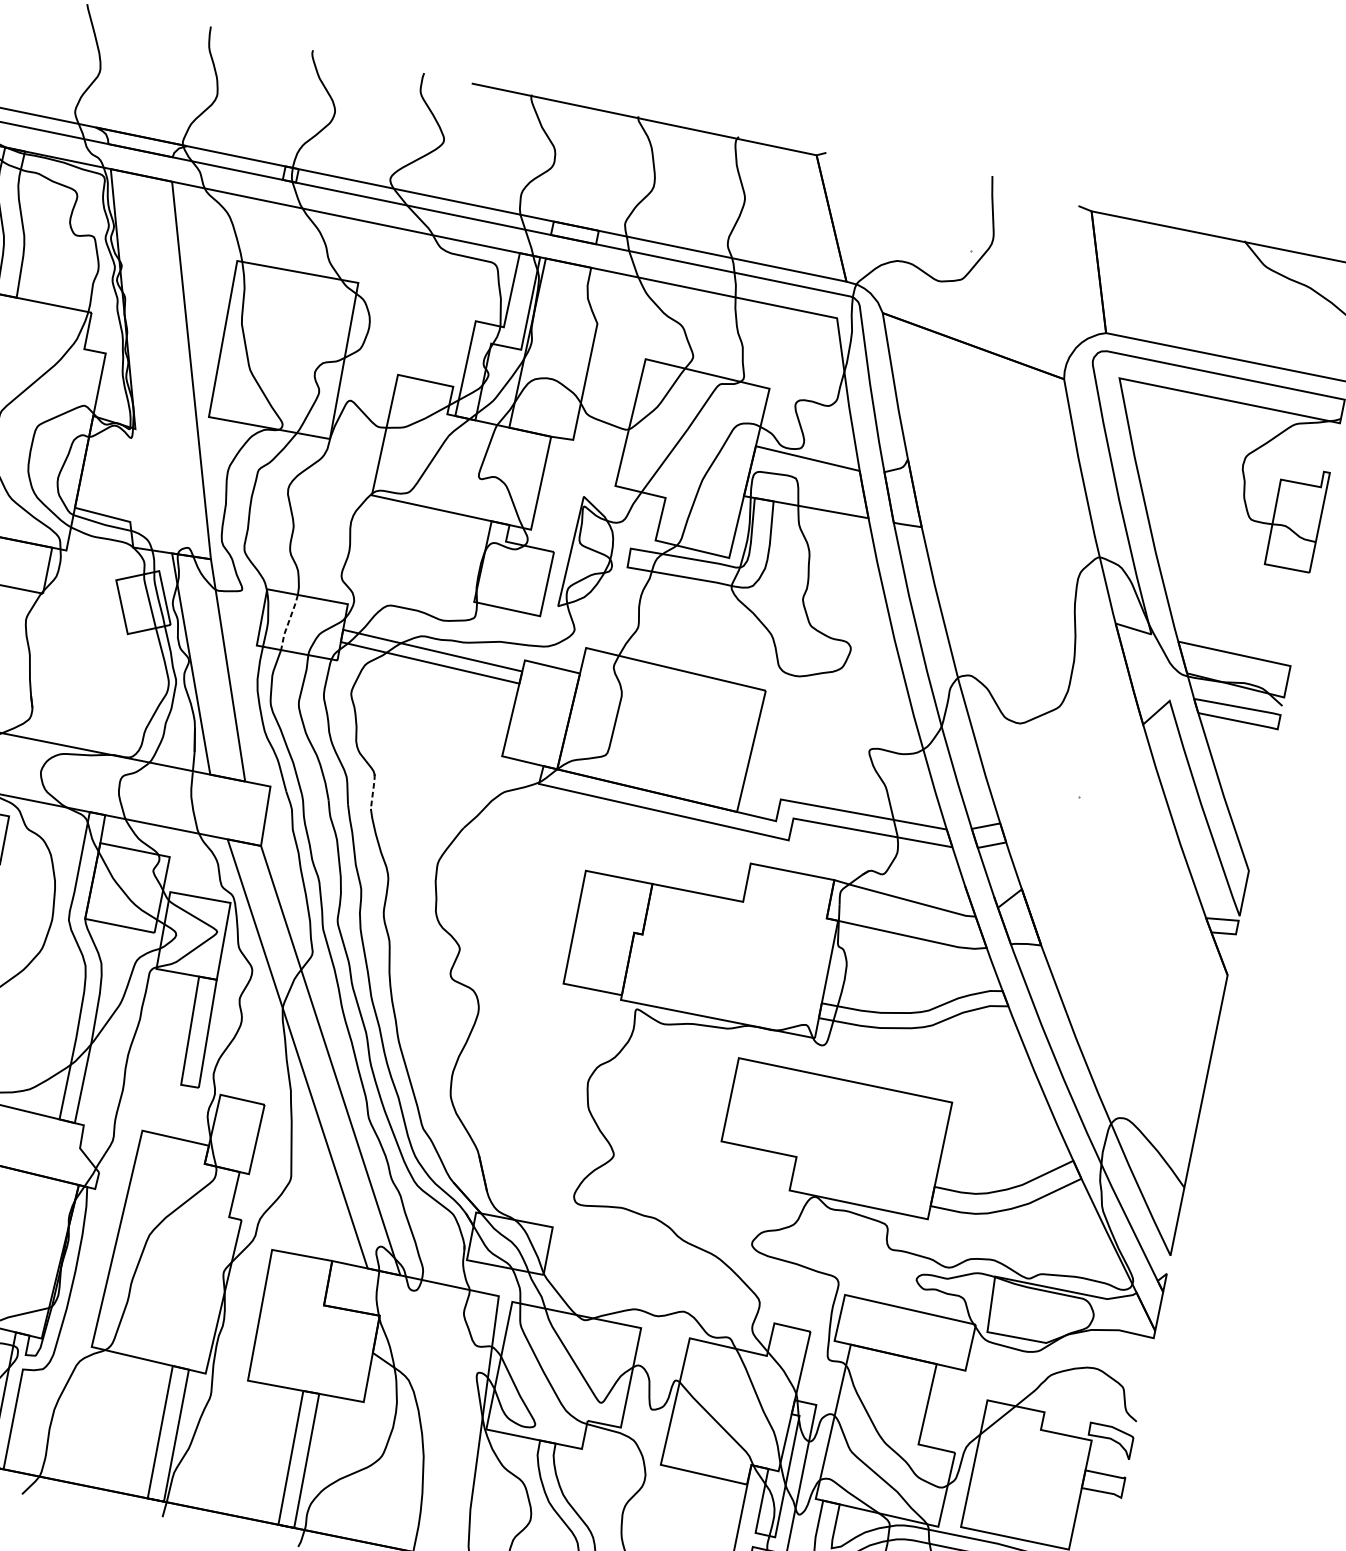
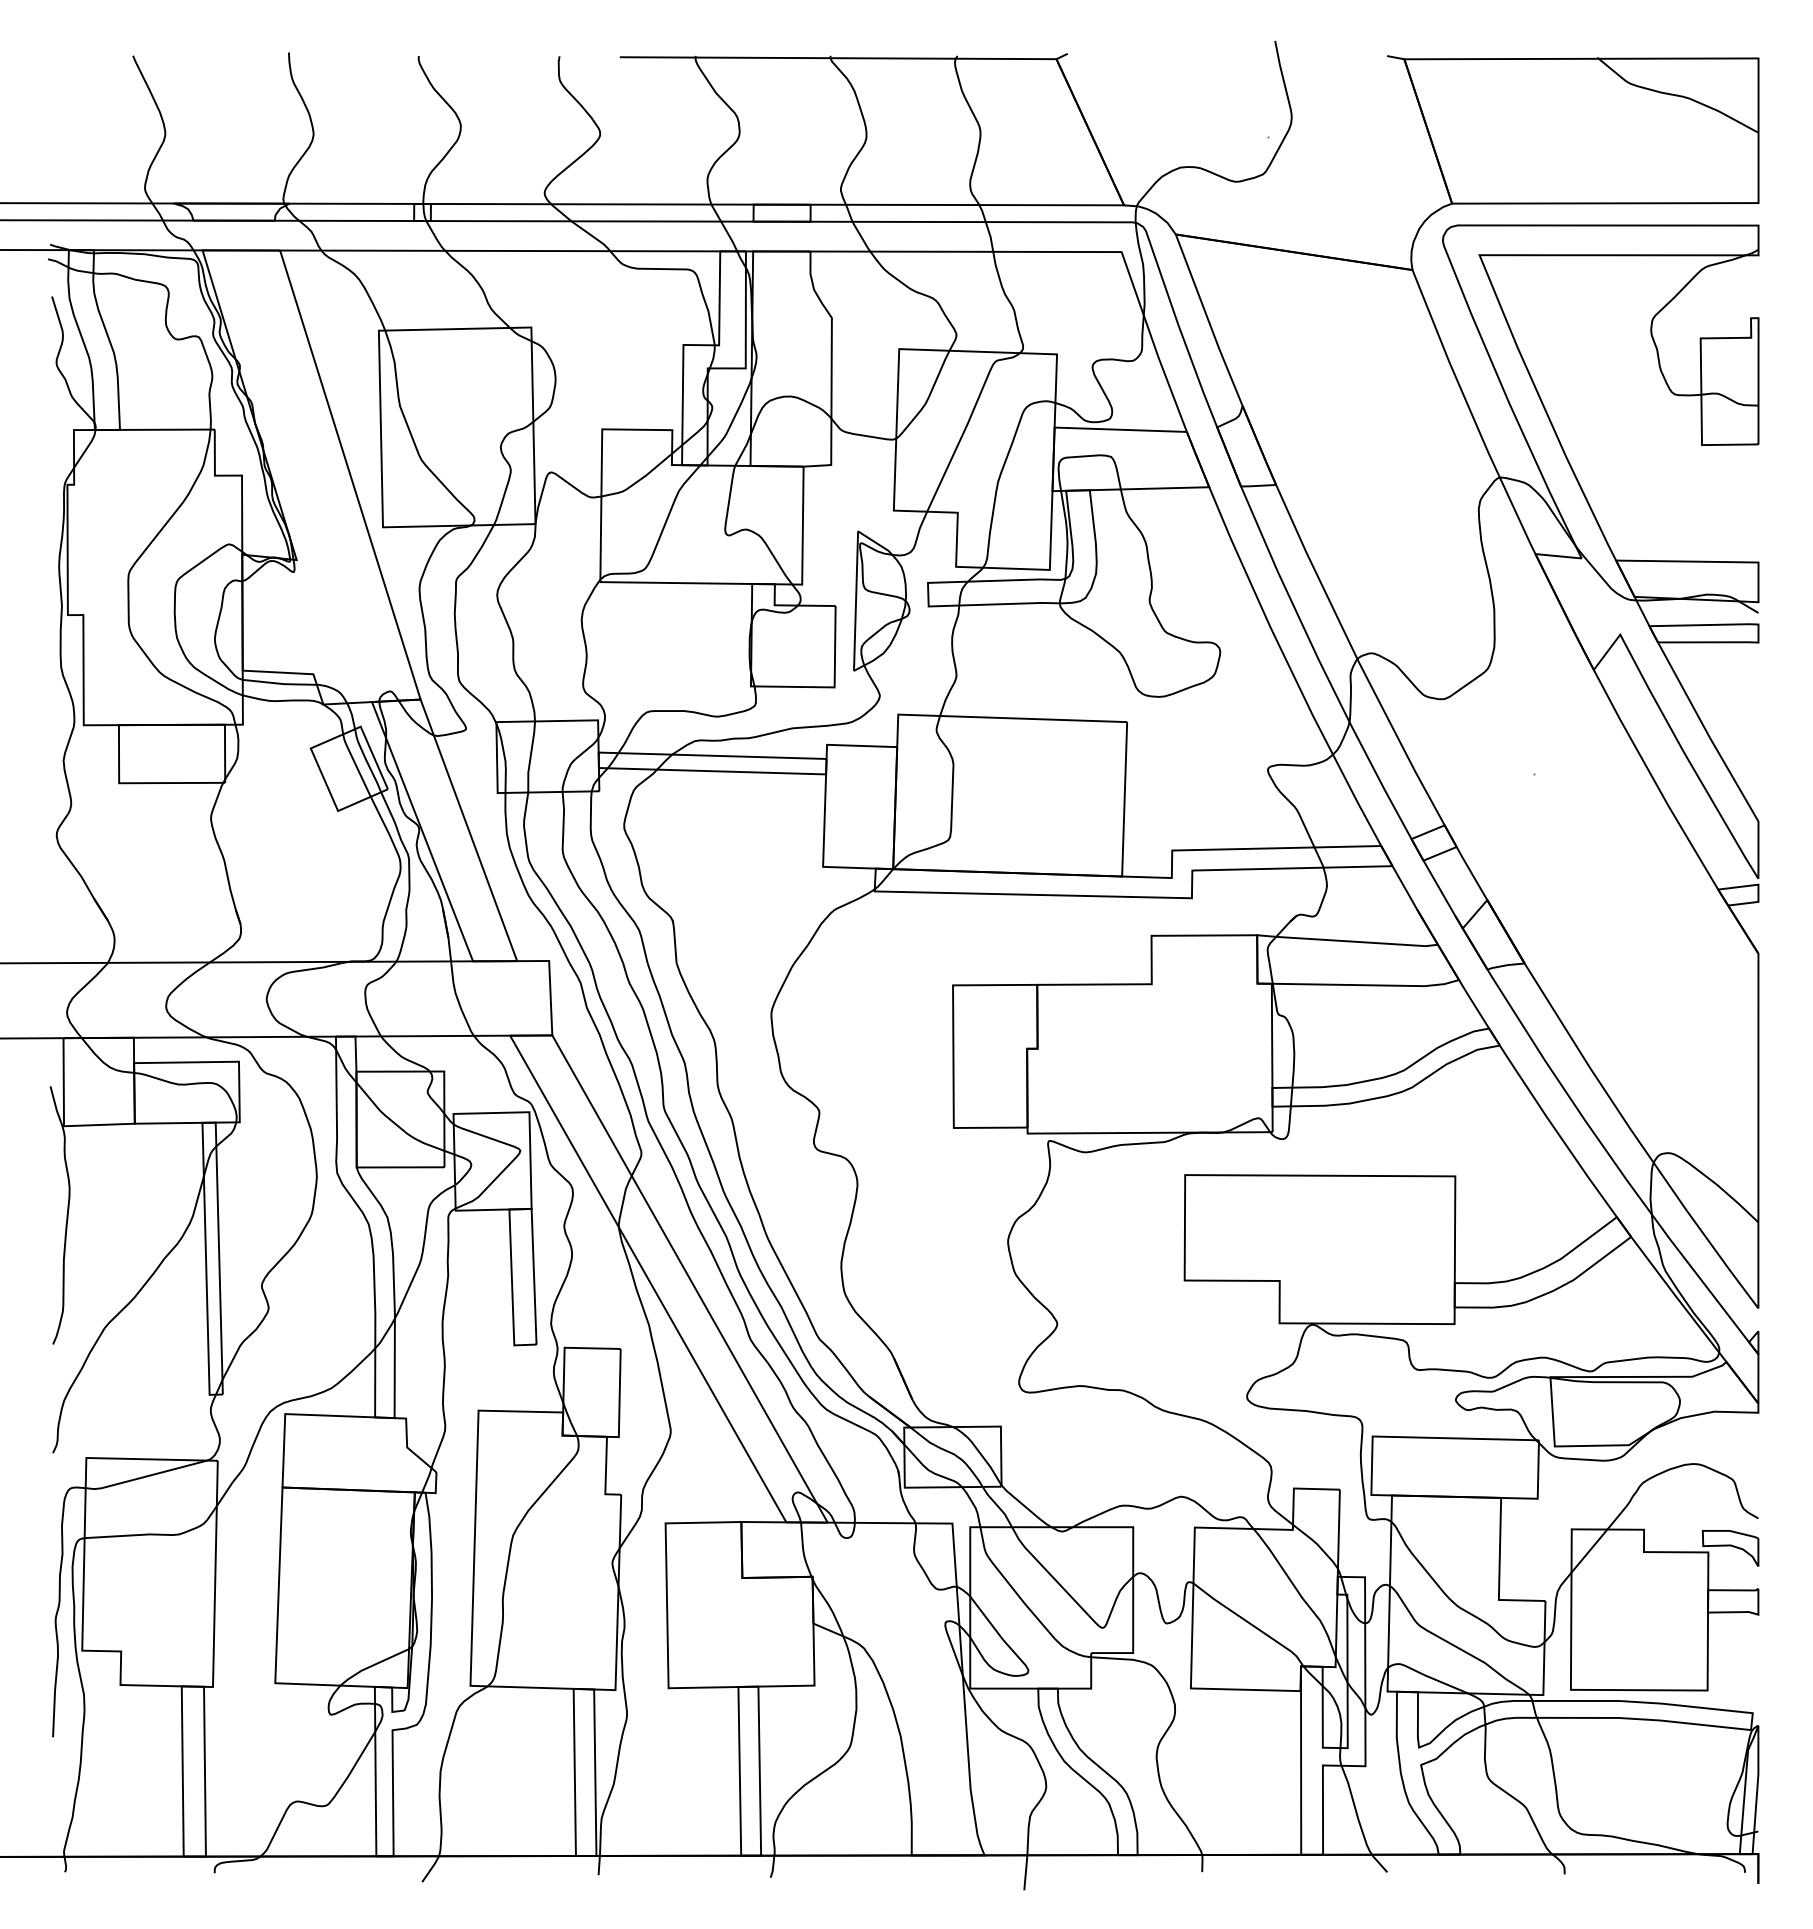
line: (288, 622) -> (530, 757), dashed -> solid
line: (372, 790) -> (674, 940), dashed -> solid

